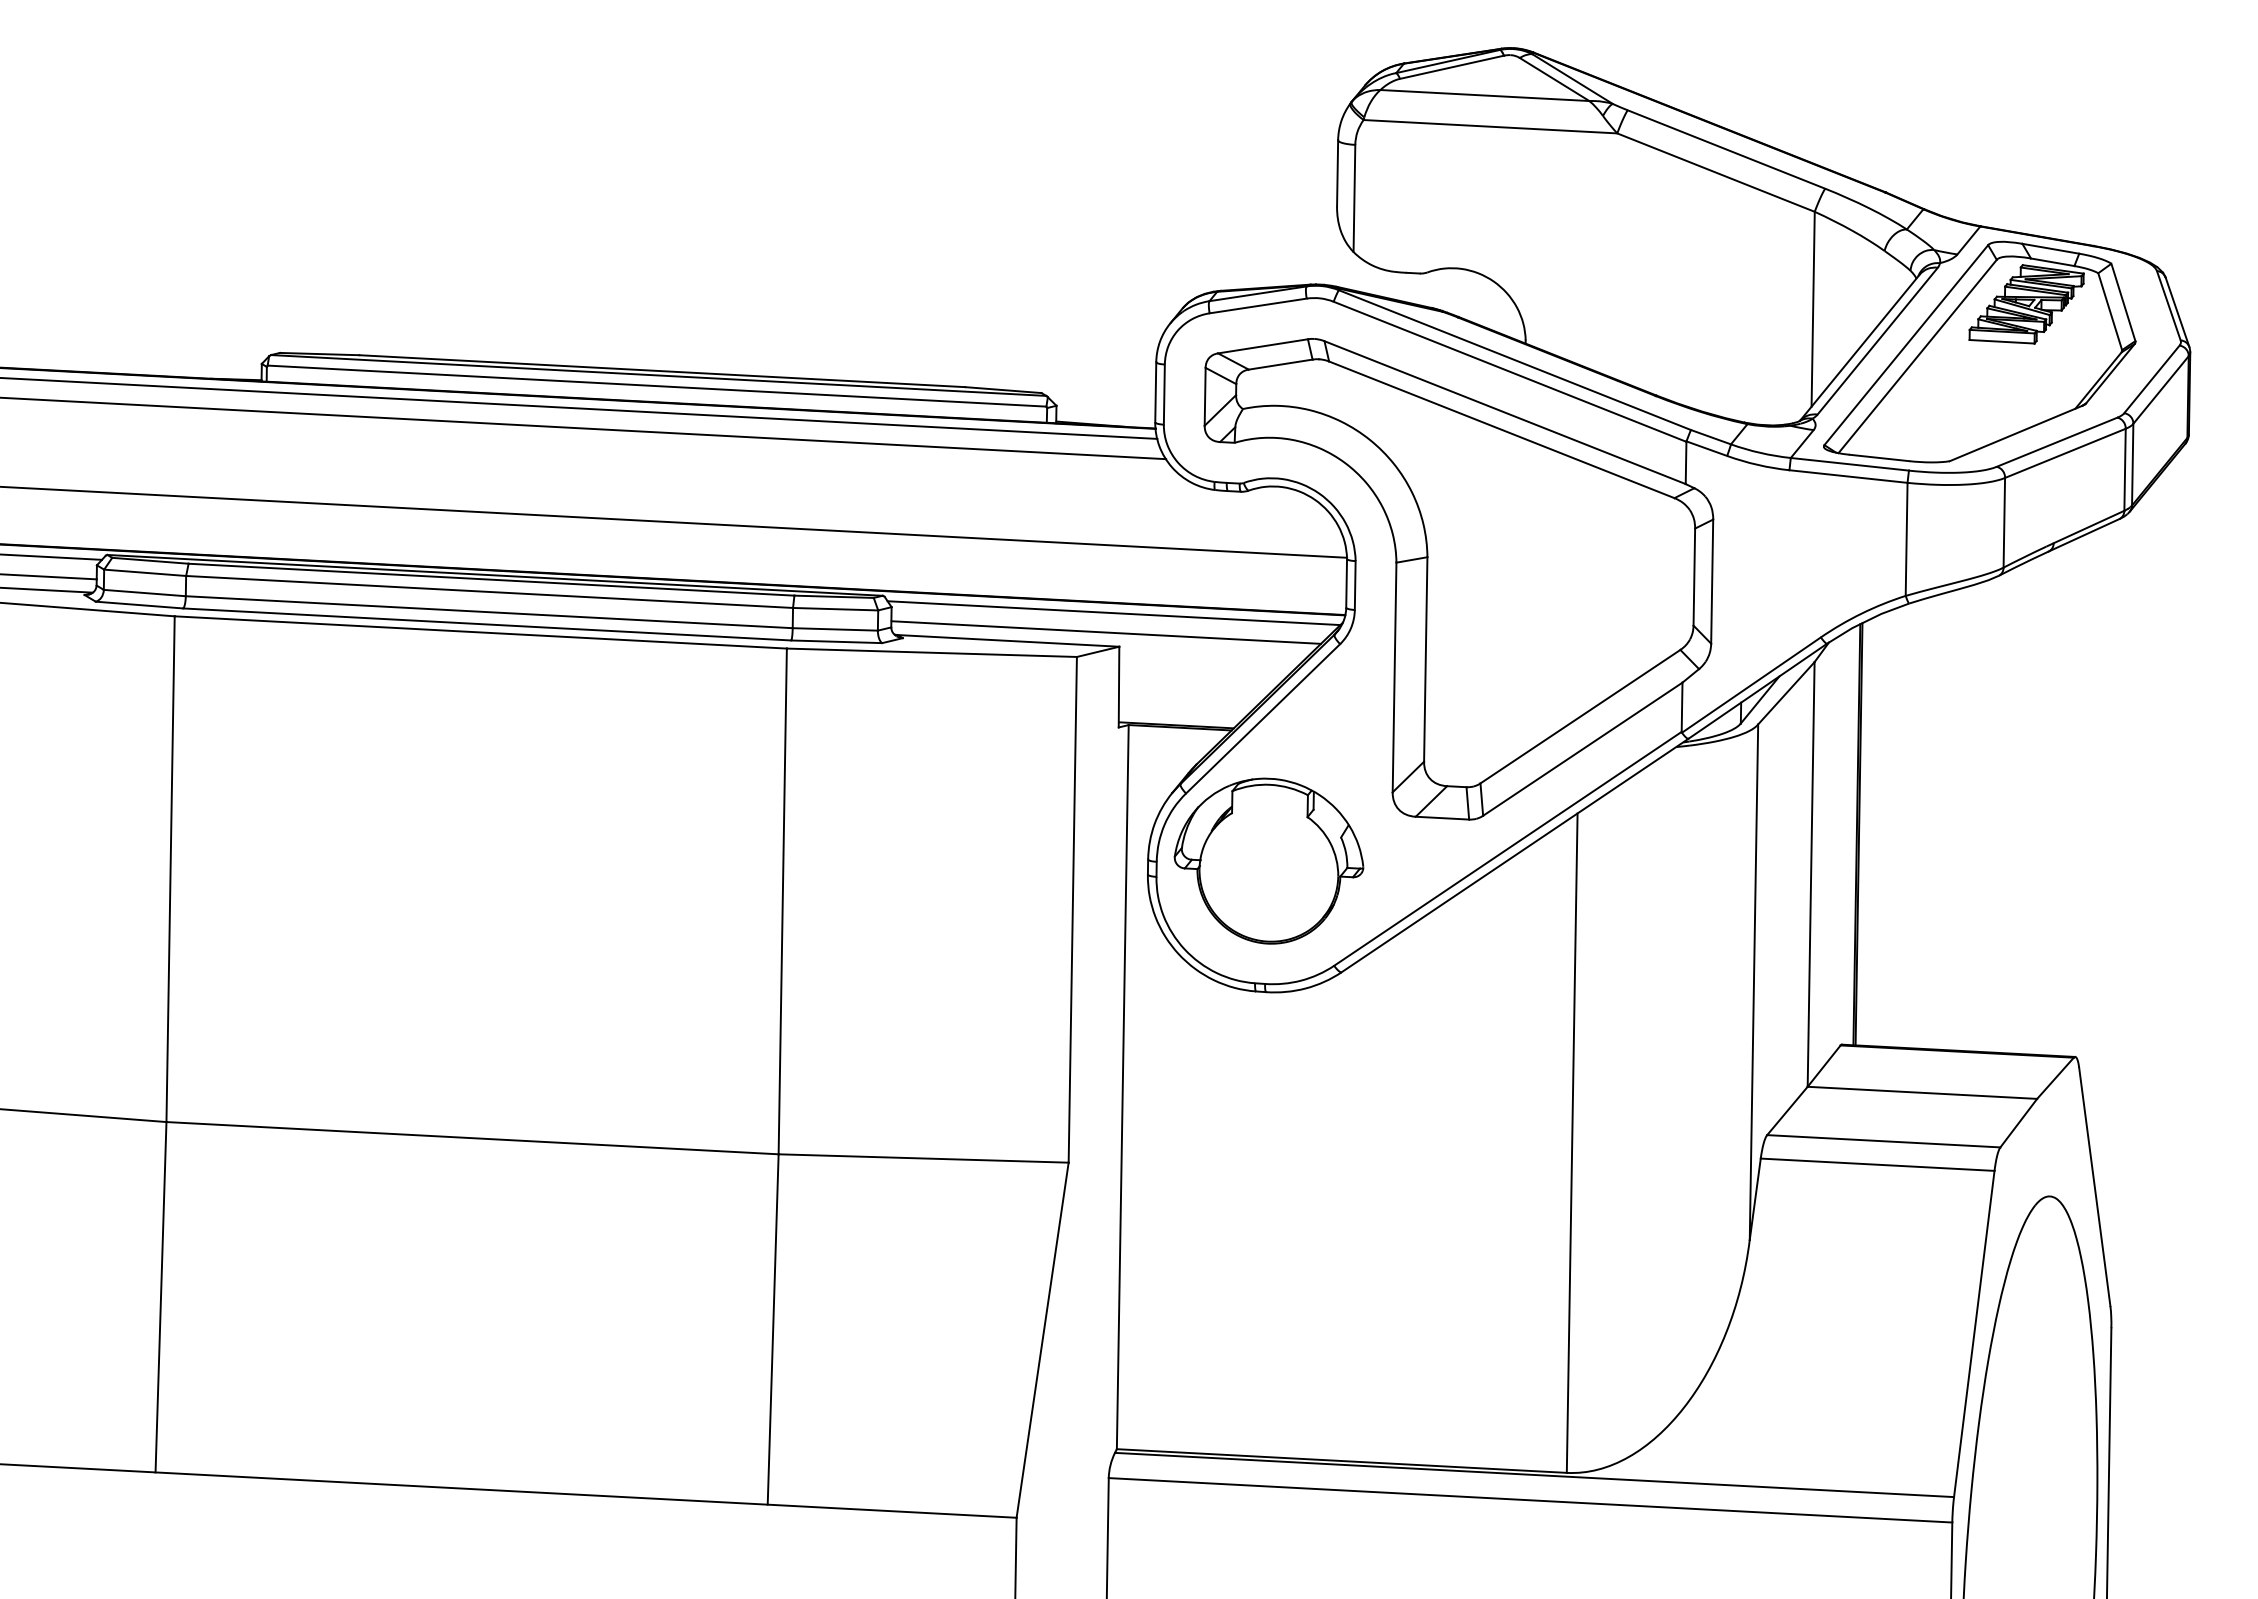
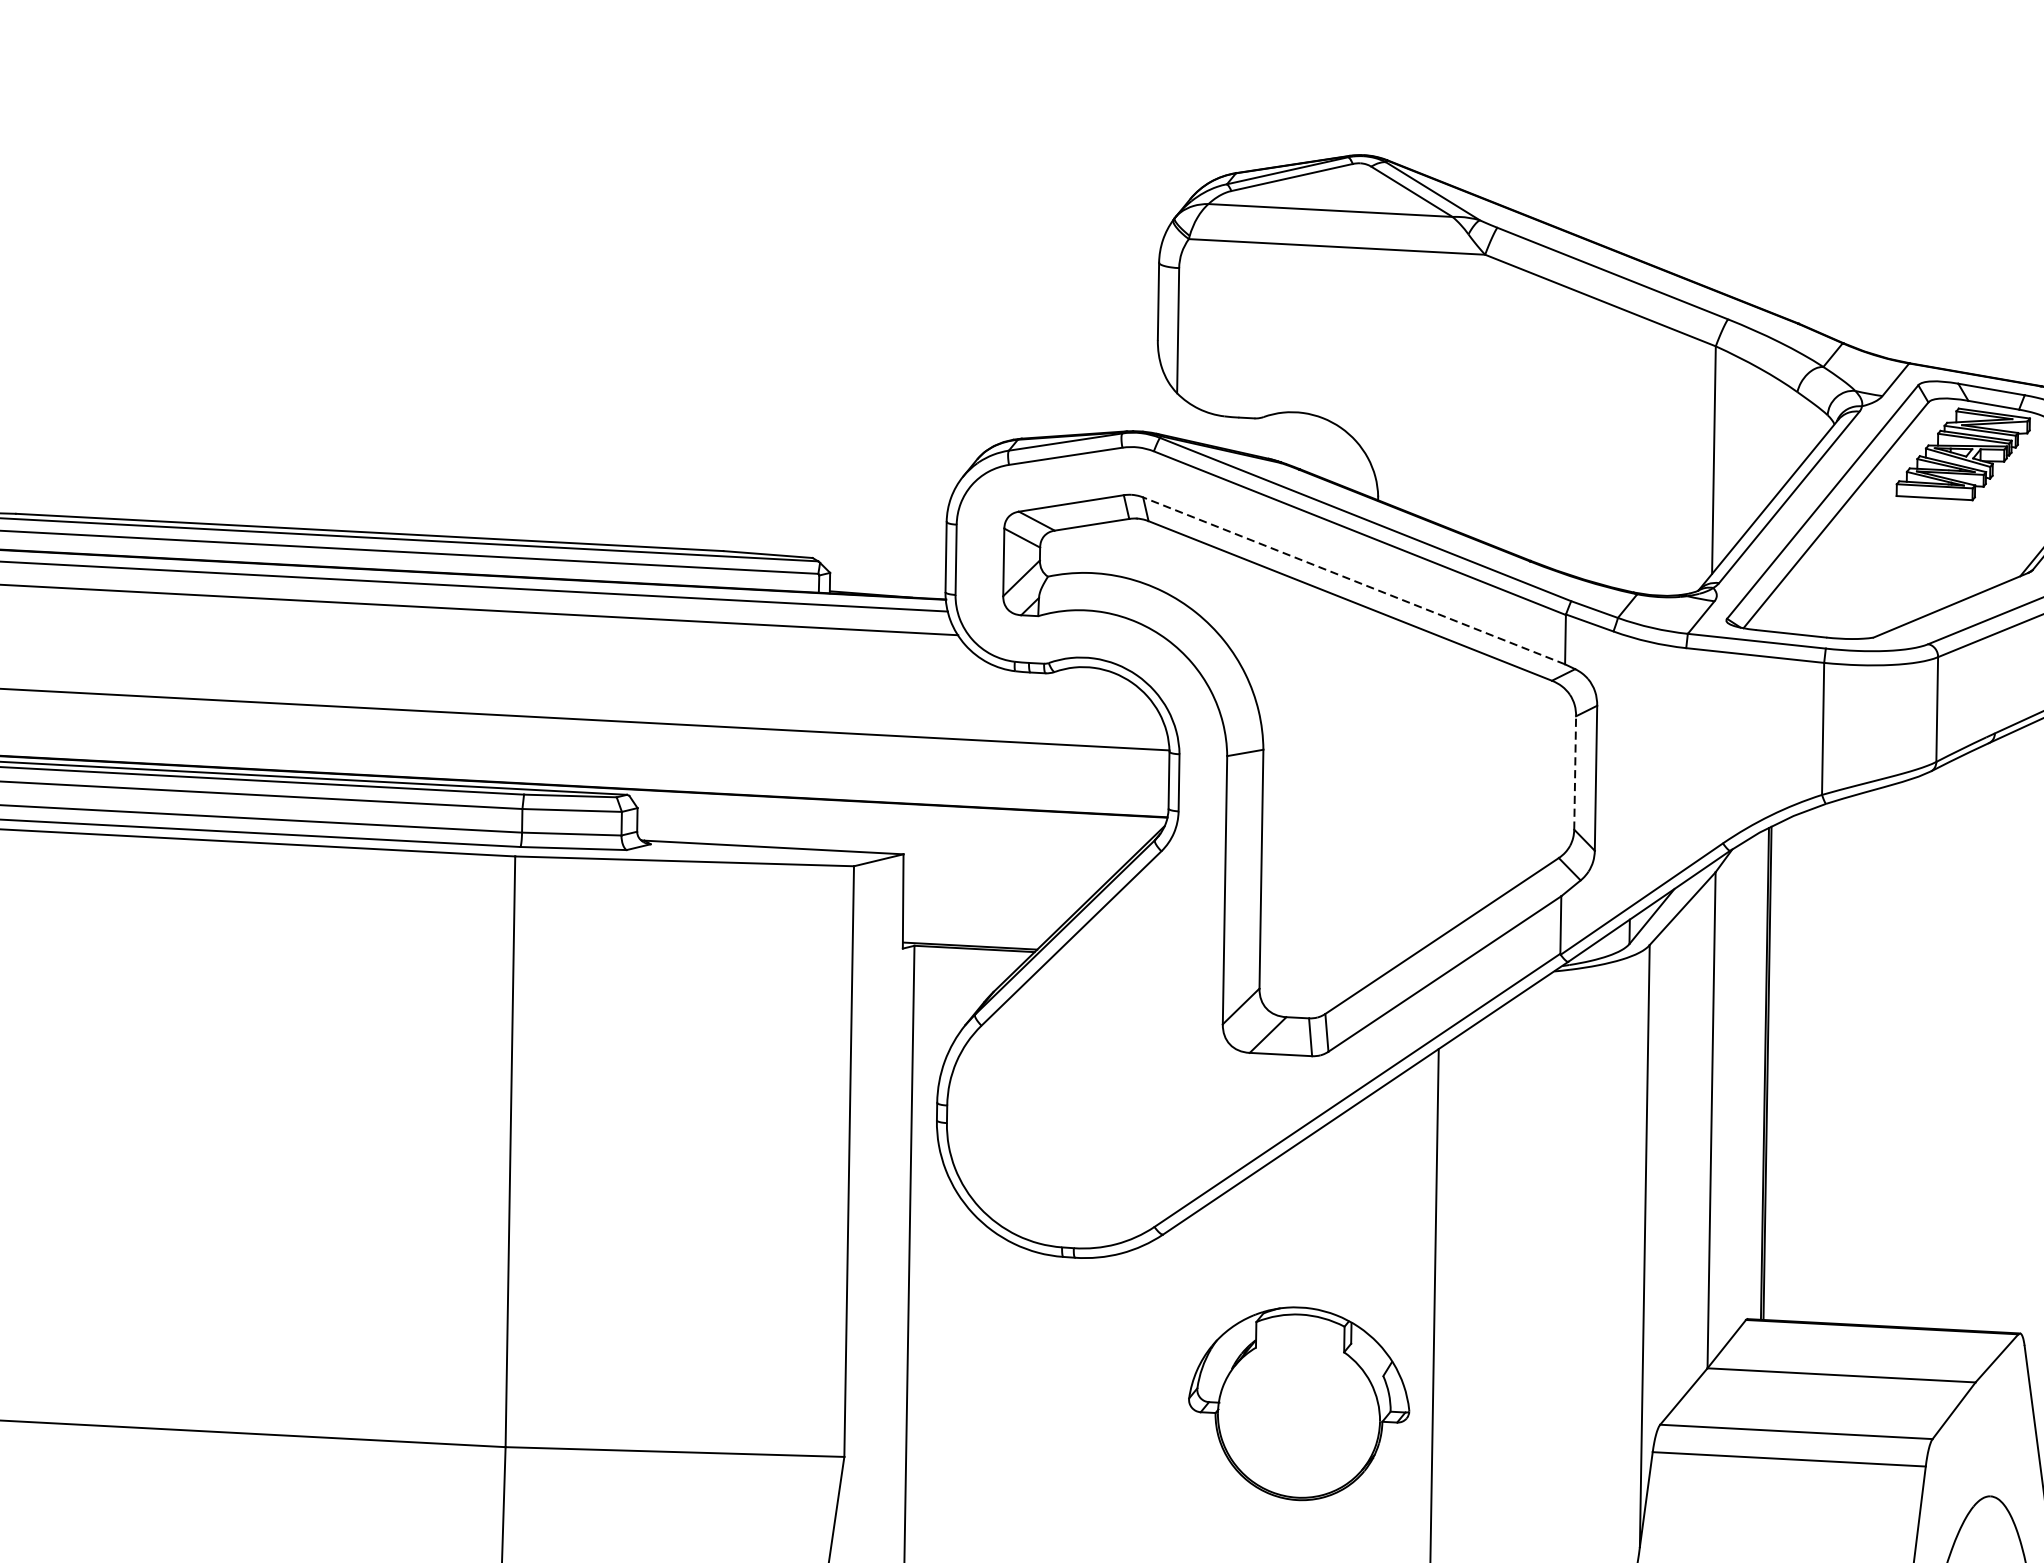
line: (1504, 412) -> (1353, 580), solid -> dashed
line: (1694, 577) -> (1575, 773), solid -> dashed
line: (1113, 613) -> (896, 815), removed
line: (1105, 632) -> (887, 837), removed
part: (1268, 860) -> (1298, 1402), moved

